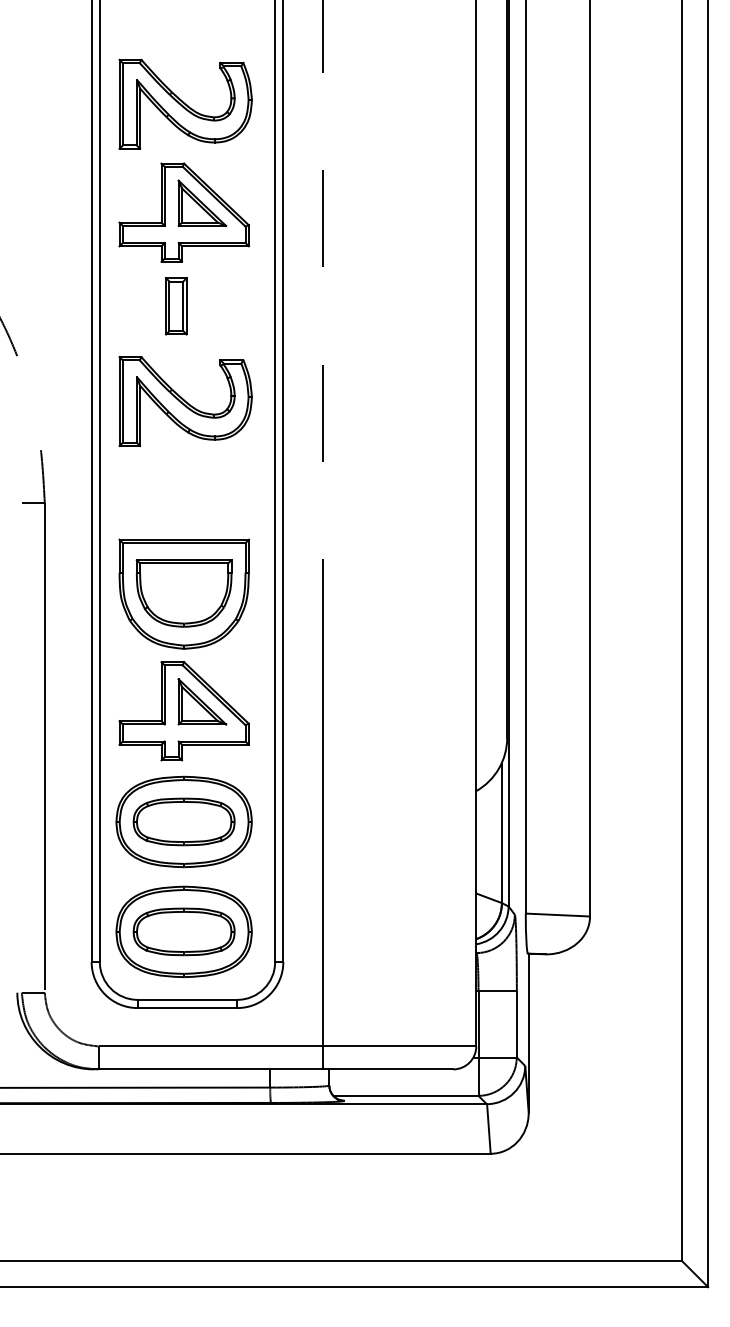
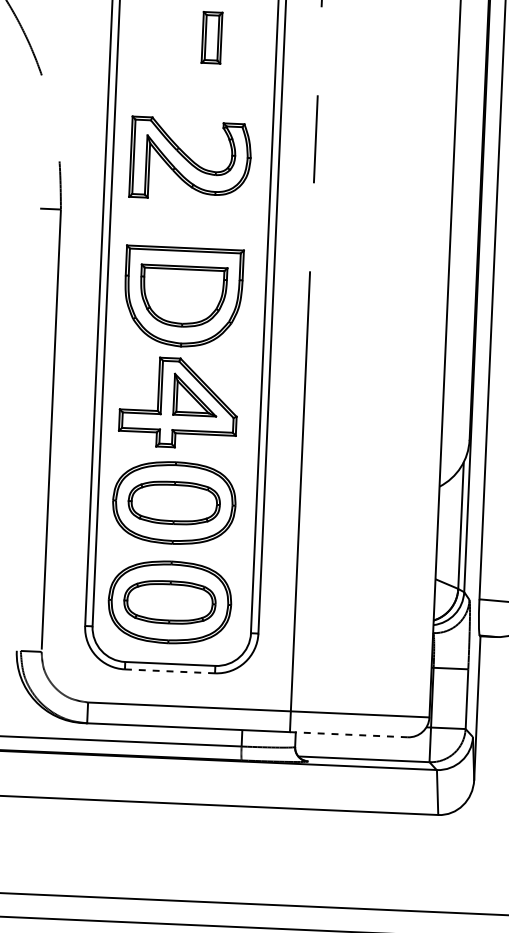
part: (176, 306) -> (212, 37), moved
part: (185, 401) -> (190, 159), moved
line: (187, 1008) -> (169, 671), solid -> dashed
line: (388, 1069) -> (349, 734), solid -> dashed

